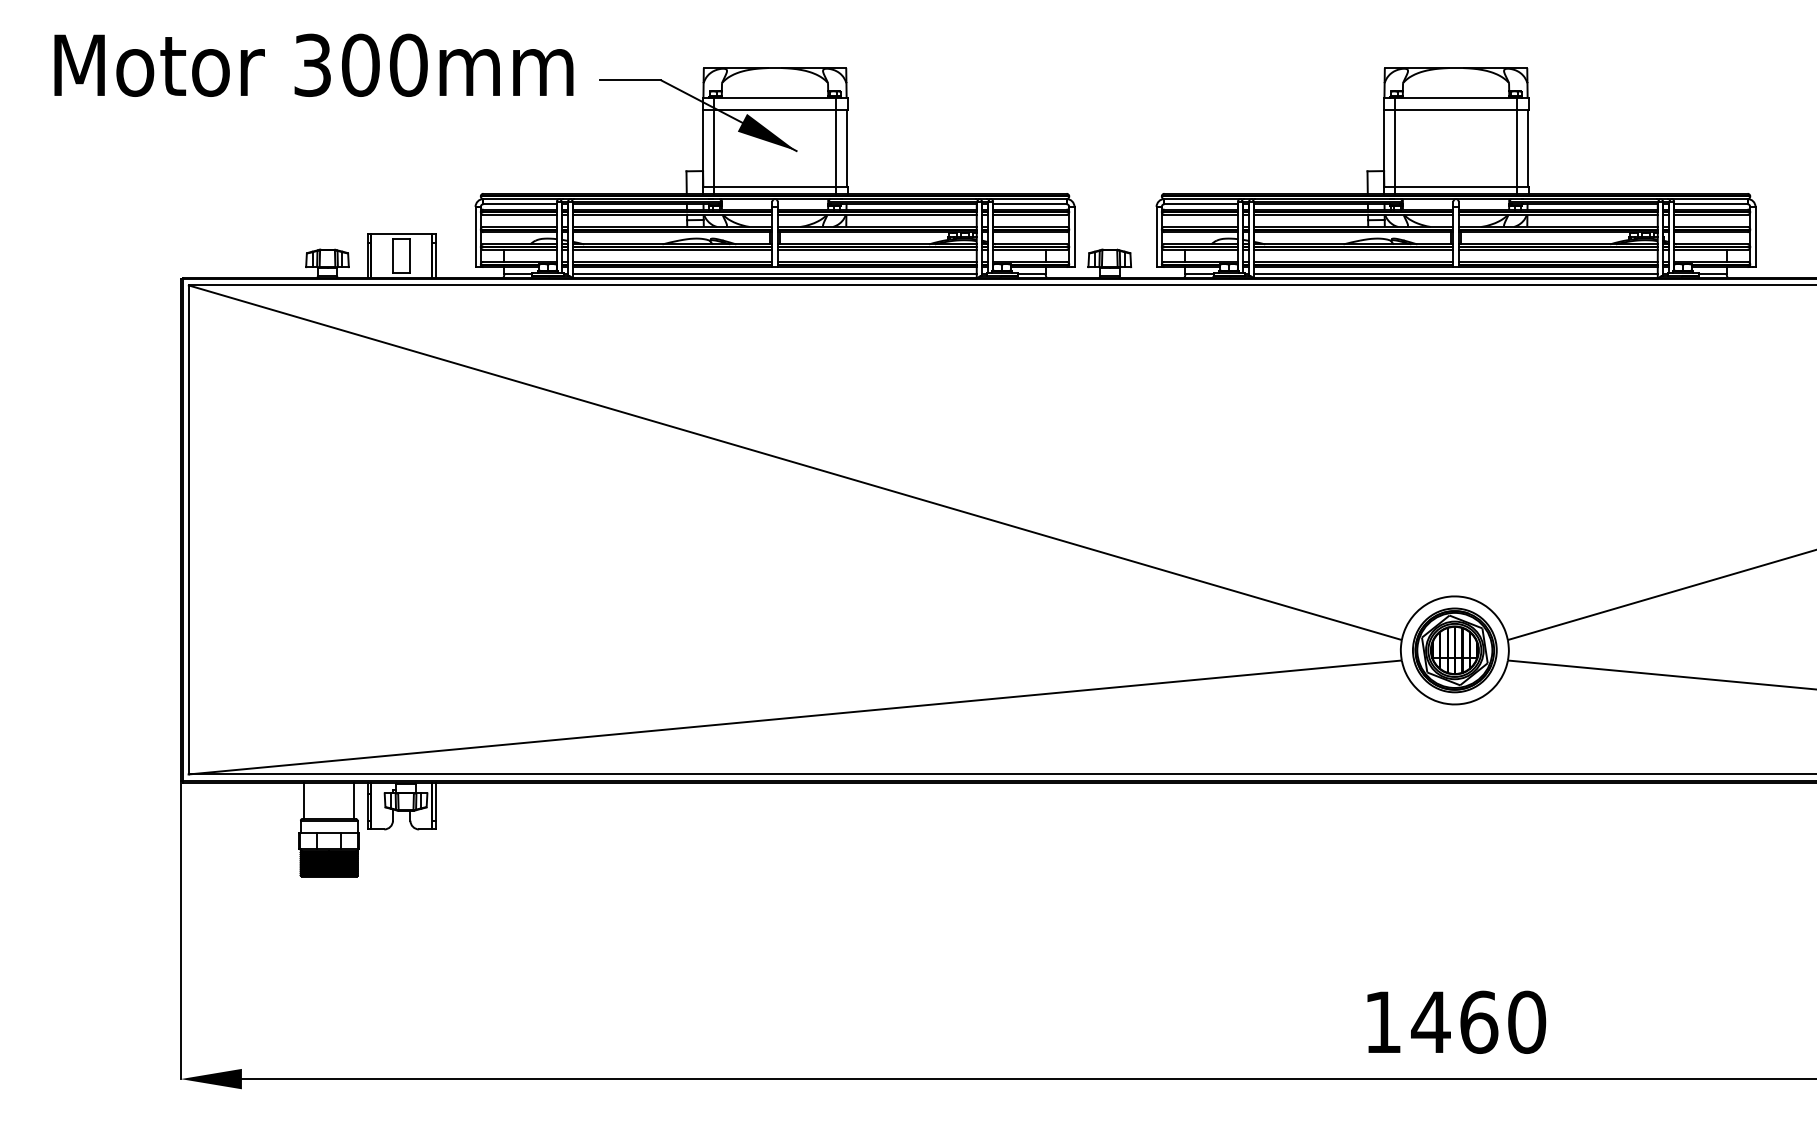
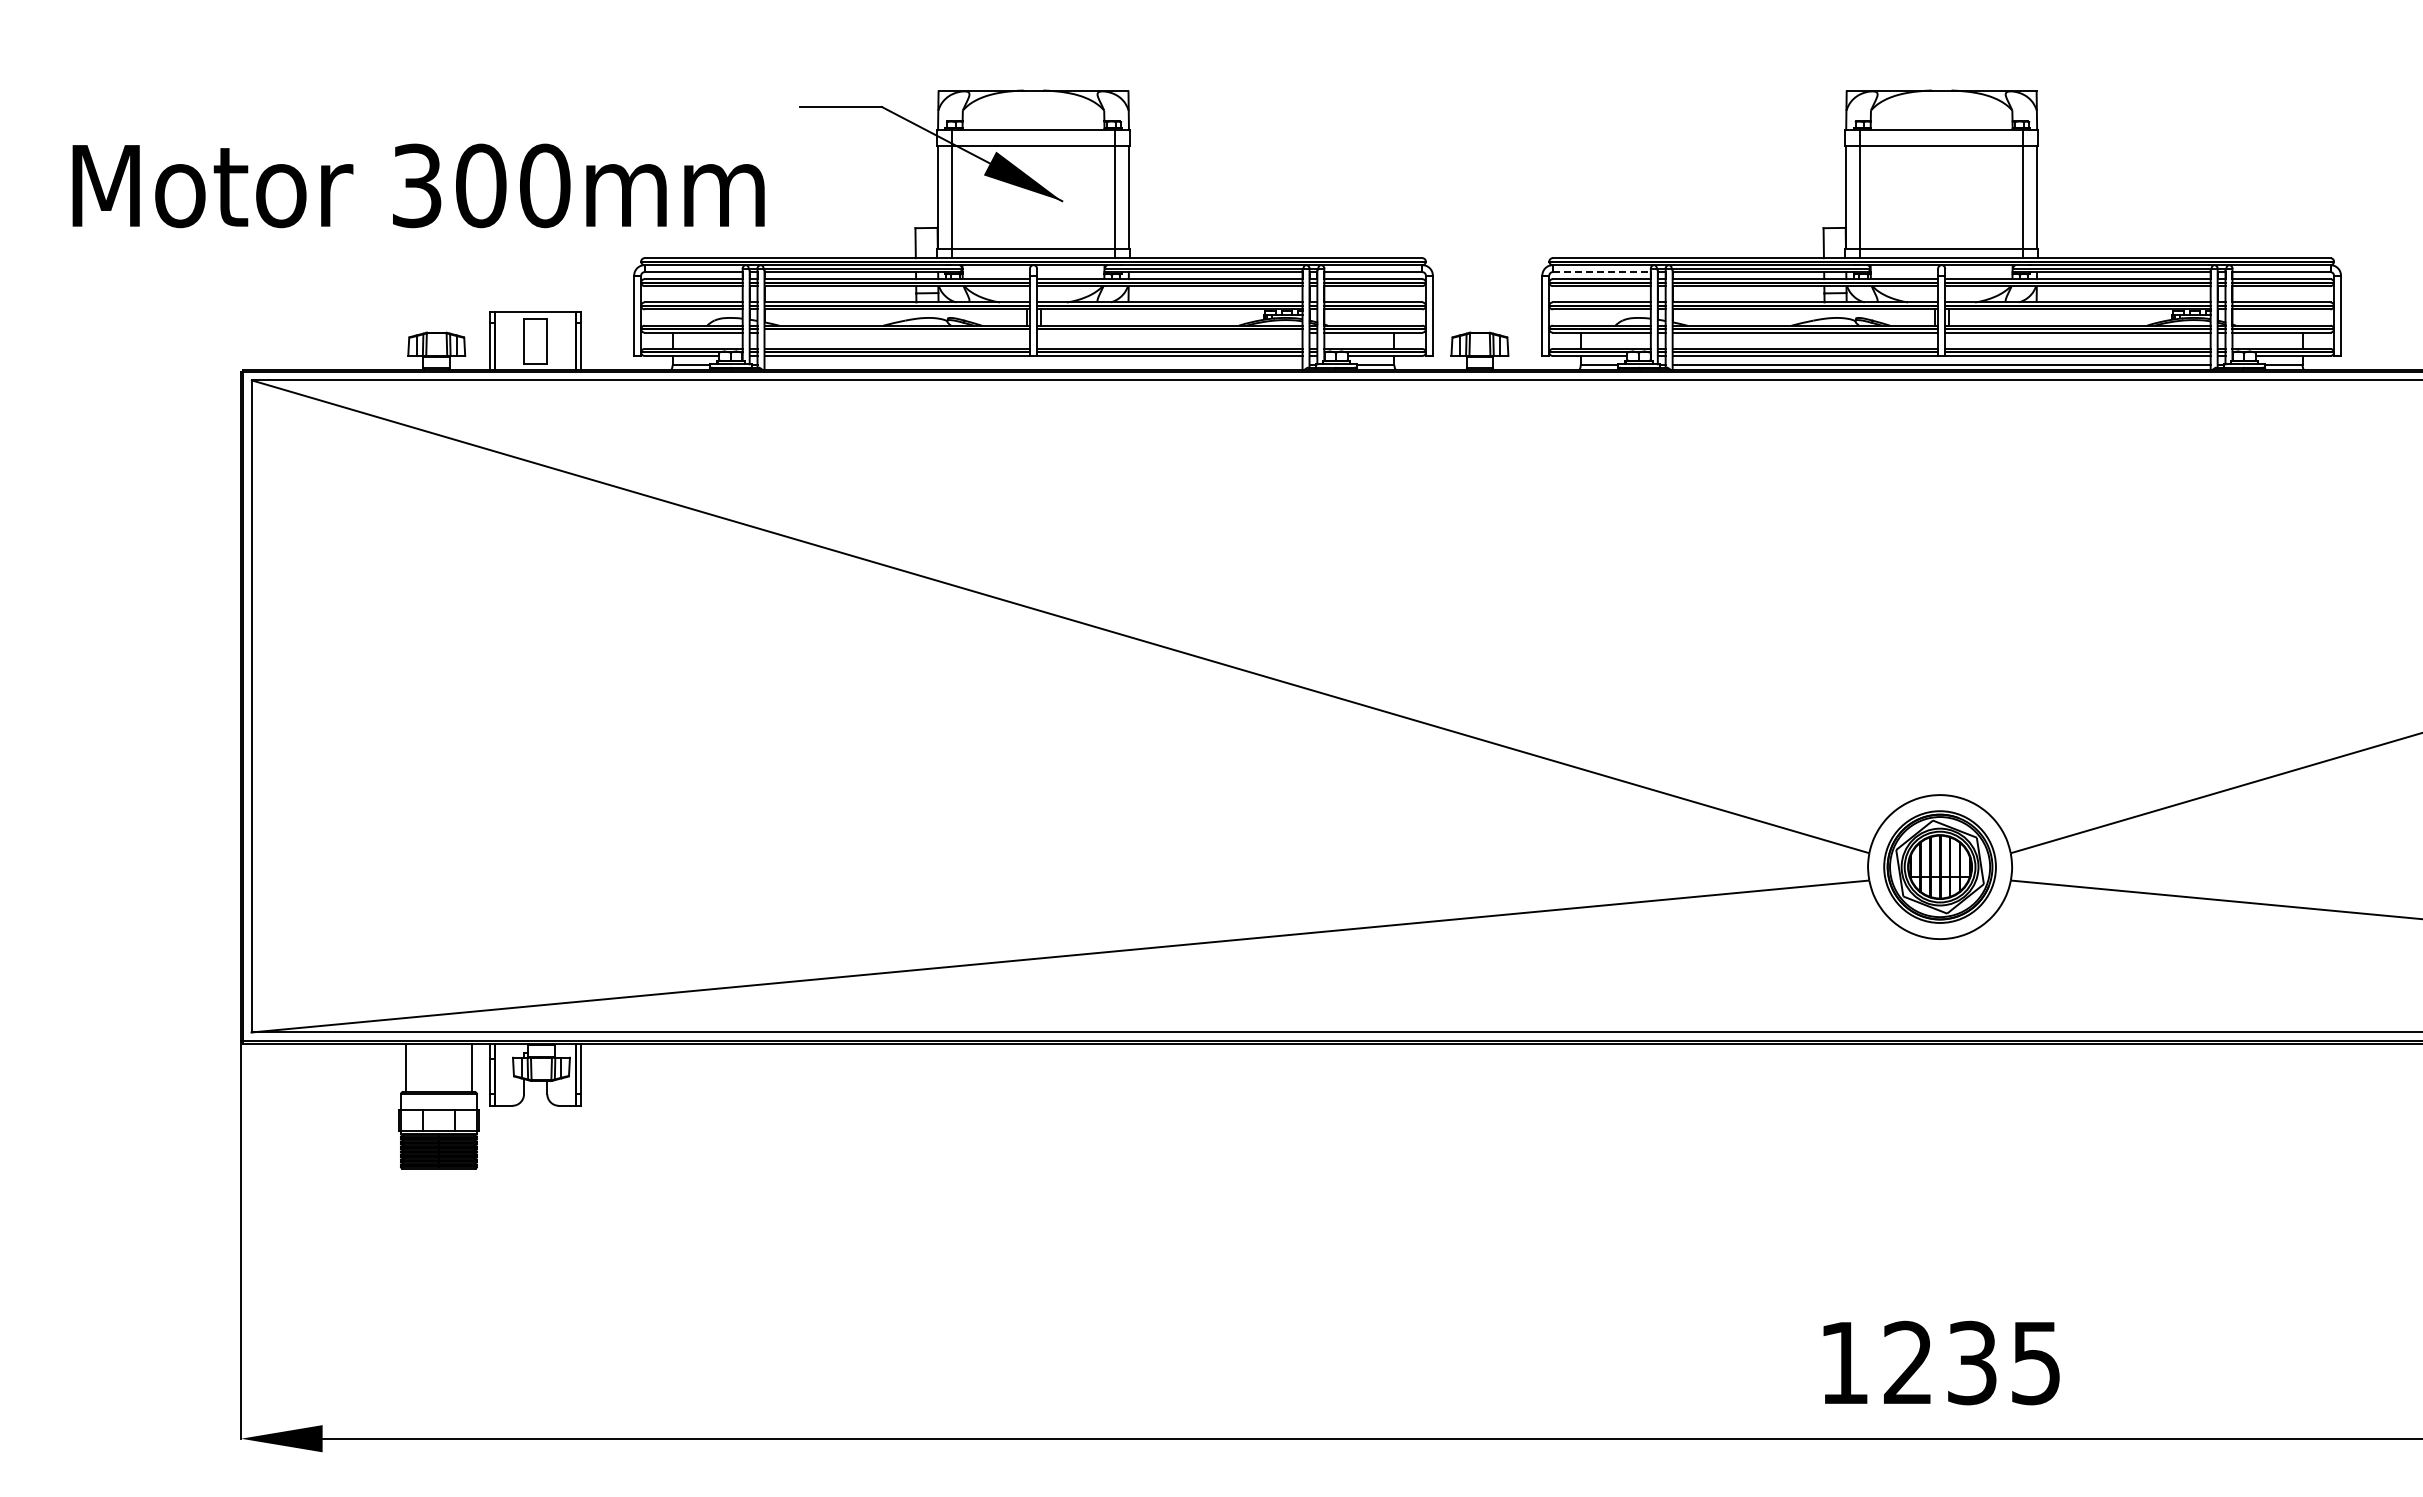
text: (313, 65) -> (418, 185), moved
line: (1201, 204) -> (1602, 272), solid -> dashed
line: (673, 249) -> (897, 332), removed
line: (877, 249) -> (1169, 332), removed
line: (775, 274) -> (1033, 365), removed
text: (1478, 1021) -> (1971, 1362), 1460 -> 1235

